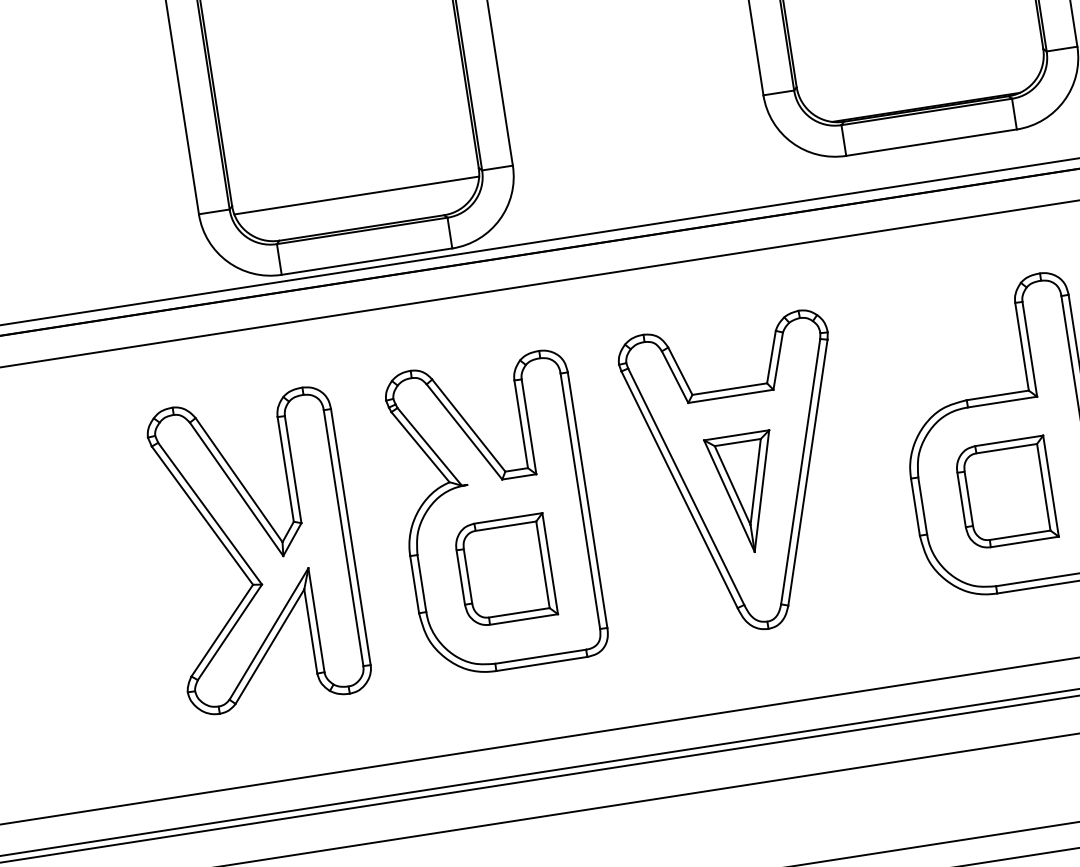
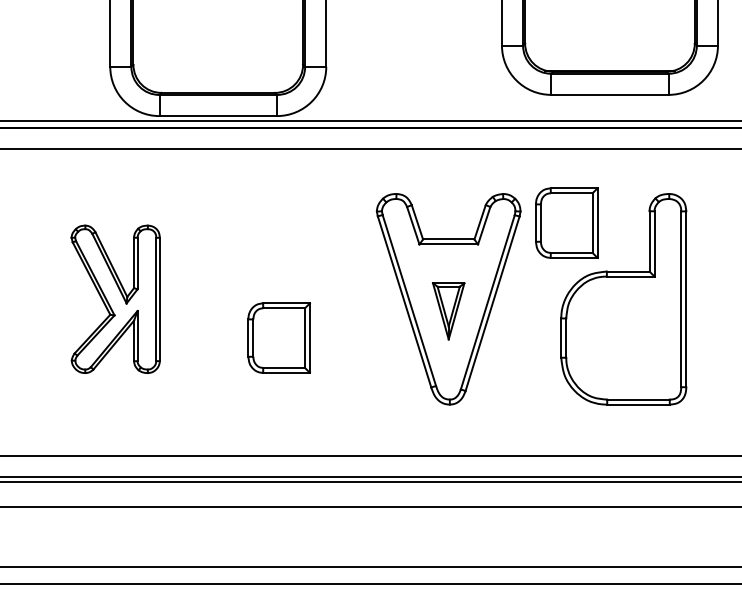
line: (357, 195) -> (218, 70), removed
part: (1005, 492) -> (566, 222), moved
part: (745, 493) -> (448, 311), size x0.7
part: (495, 514) -> (278, 299), removed
part: (258, 551) -> (115, 299), size x0.7

